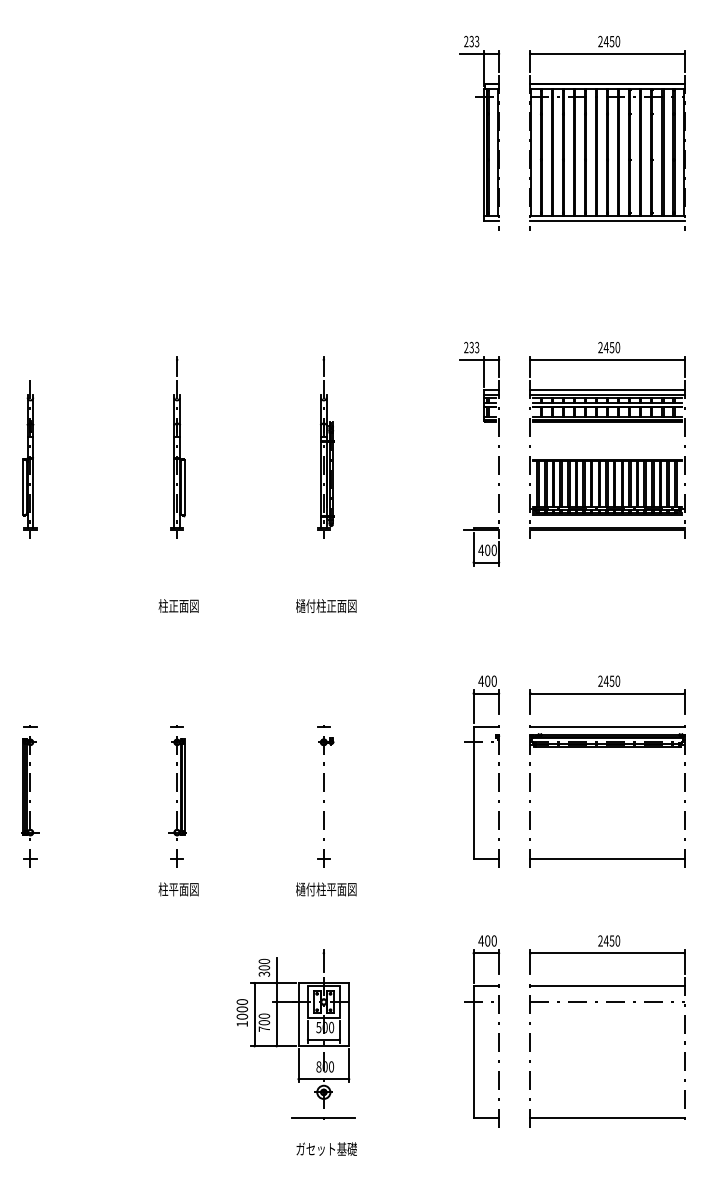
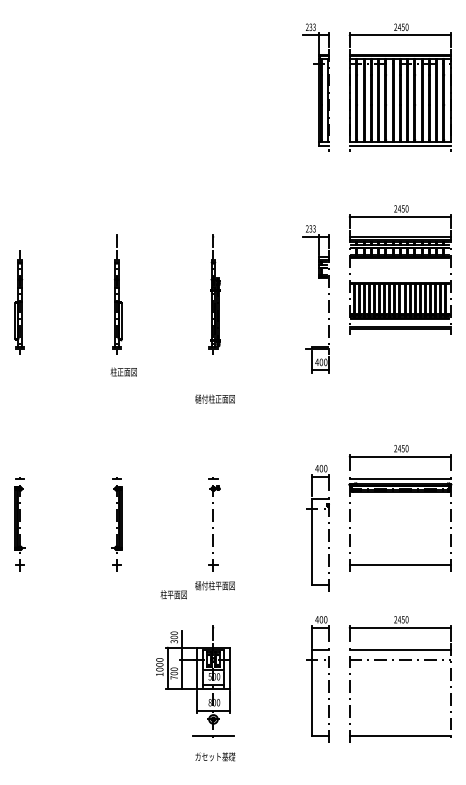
part: (607, 422) -> (400, 258), moved
text: (178, 605) -> (123, 371), moved
part: (481, 772) -> (317, 528), moved
text: (178, 889) -> (173, 594), moved

